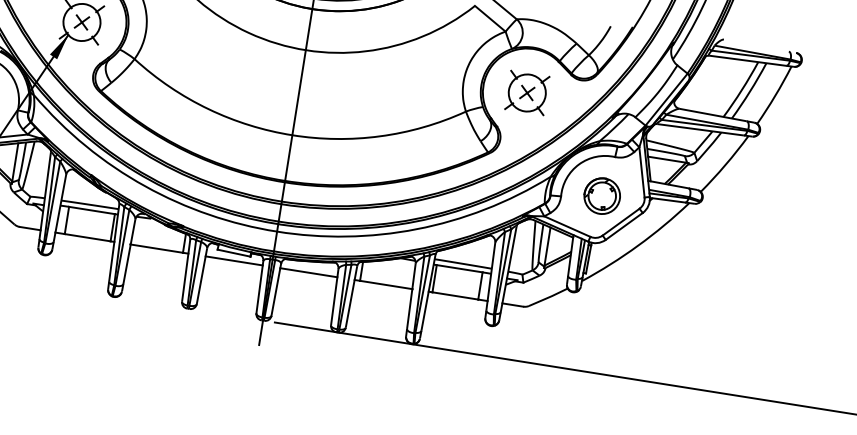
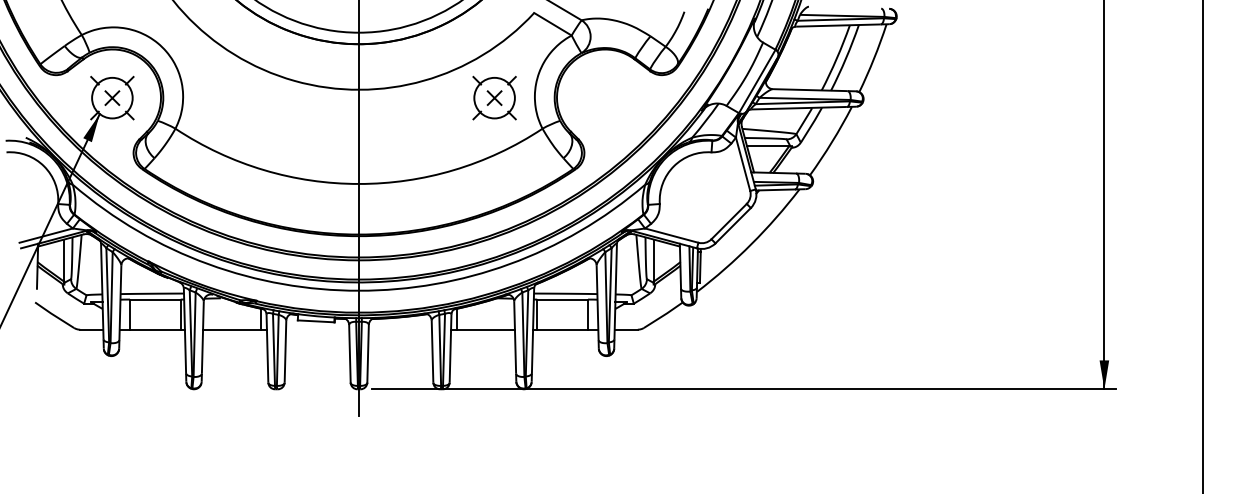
part: (527, 92) -> (494, 97), moved
part: (601, 195) -> (703, 196), removed
line: (234, 260) -> (317, 329), removed
line: (308, 272) -> (399, 329), removed

